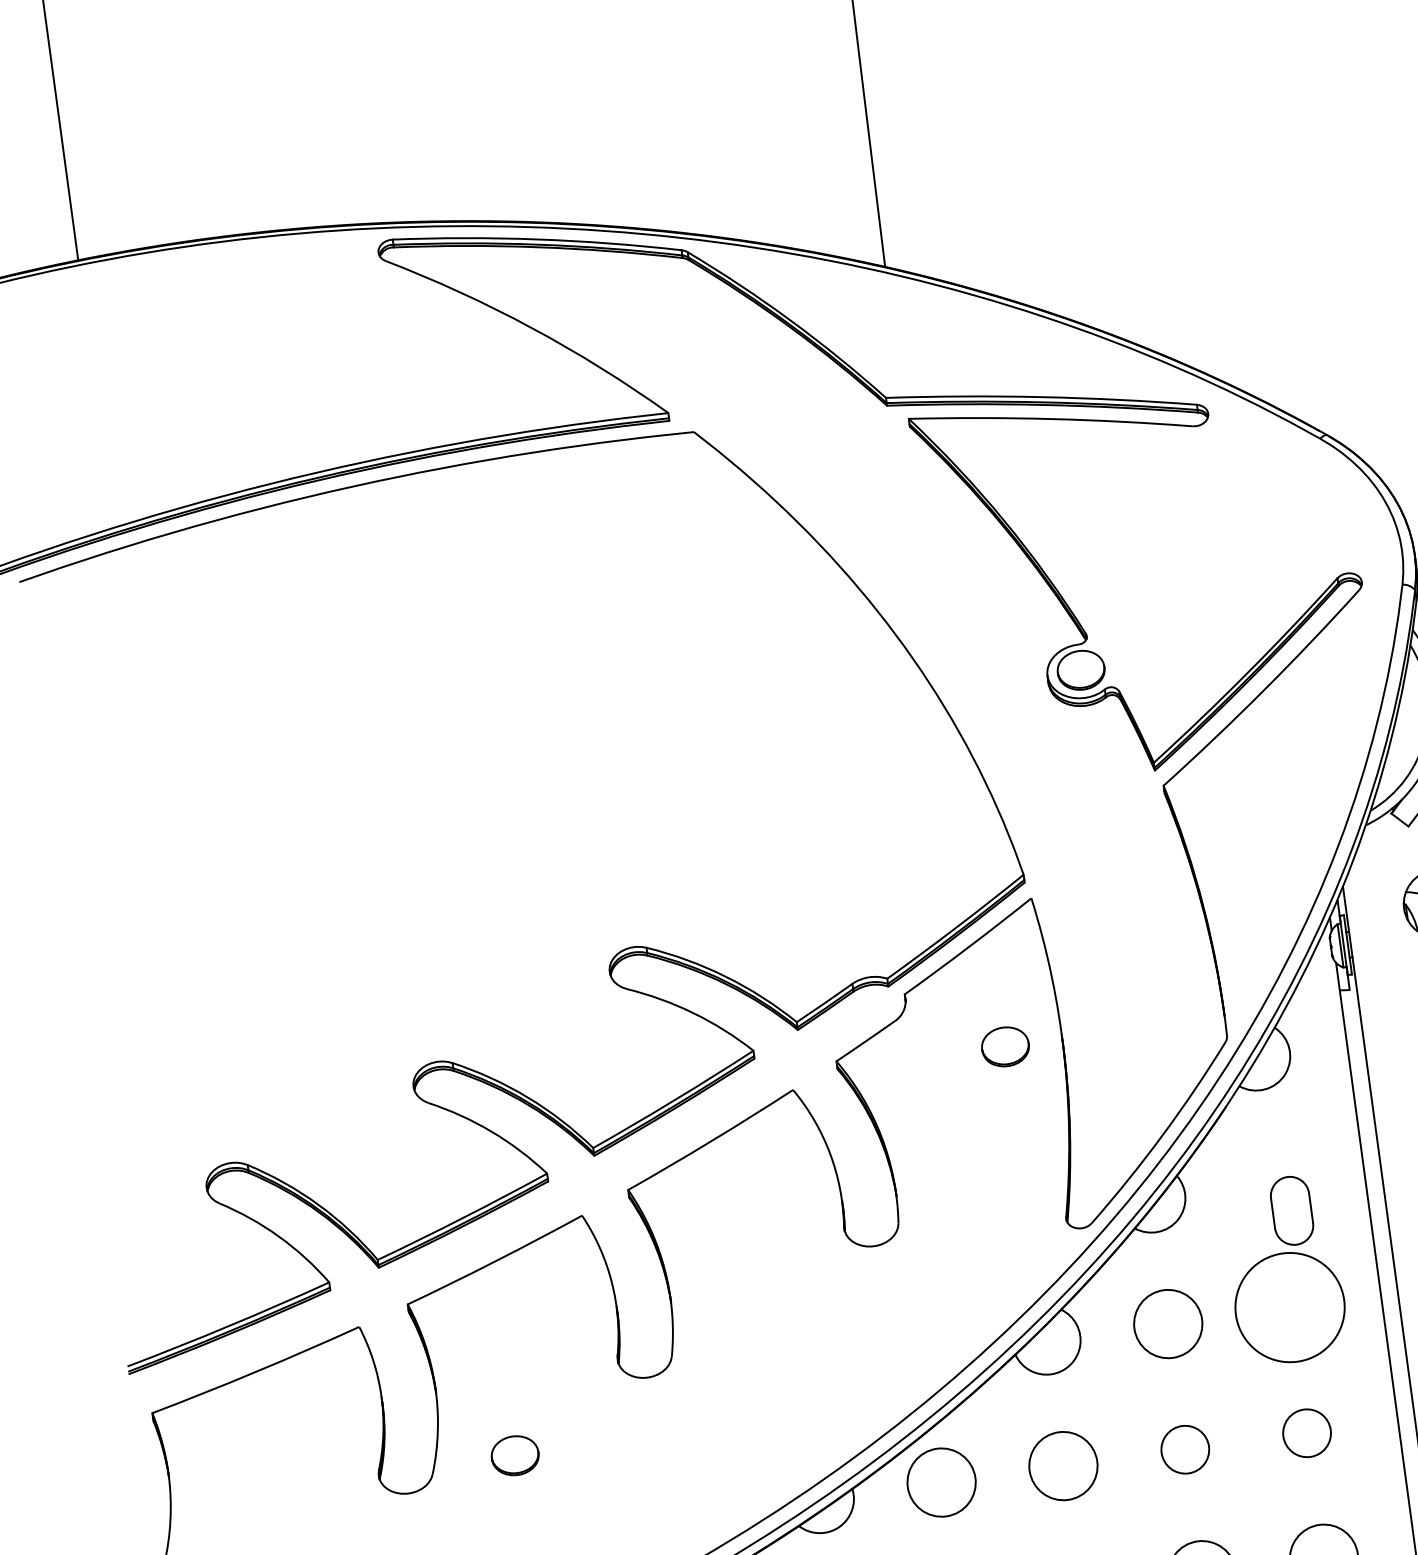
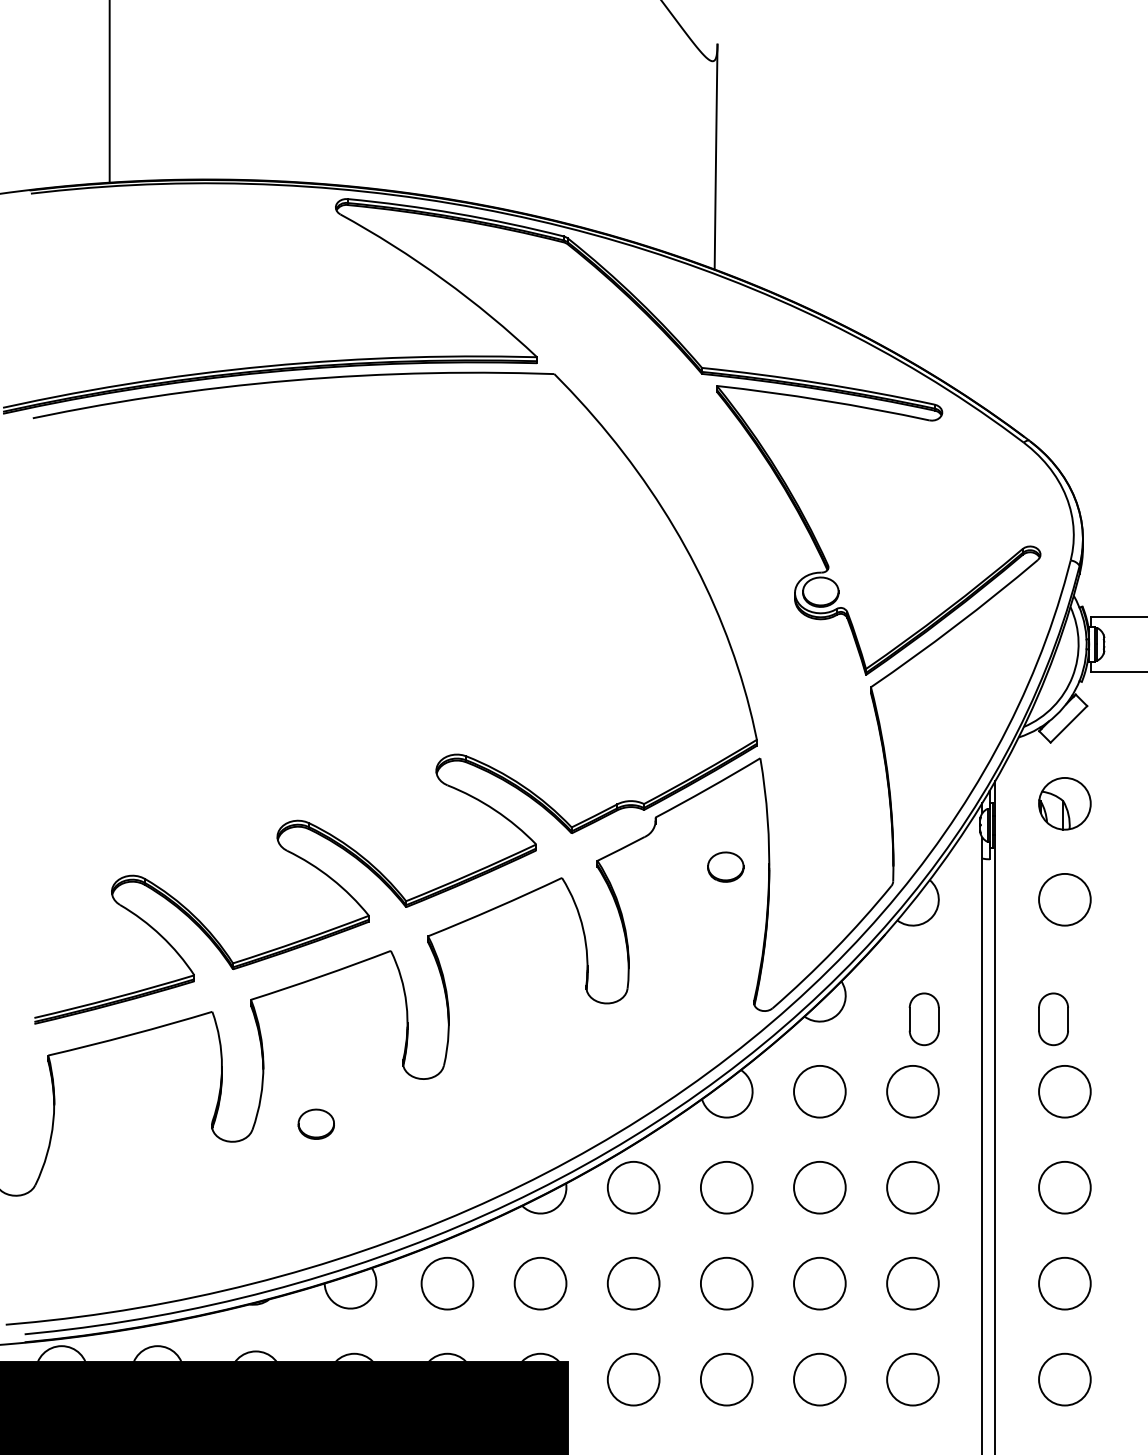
circle: (1289, 1307) -> (912, 1091), size x0.62
circle: (1306, 1432) -> (912, 1187), size x1.43
circle: (1184, 1449) -> (819, 1187), size x1.43

